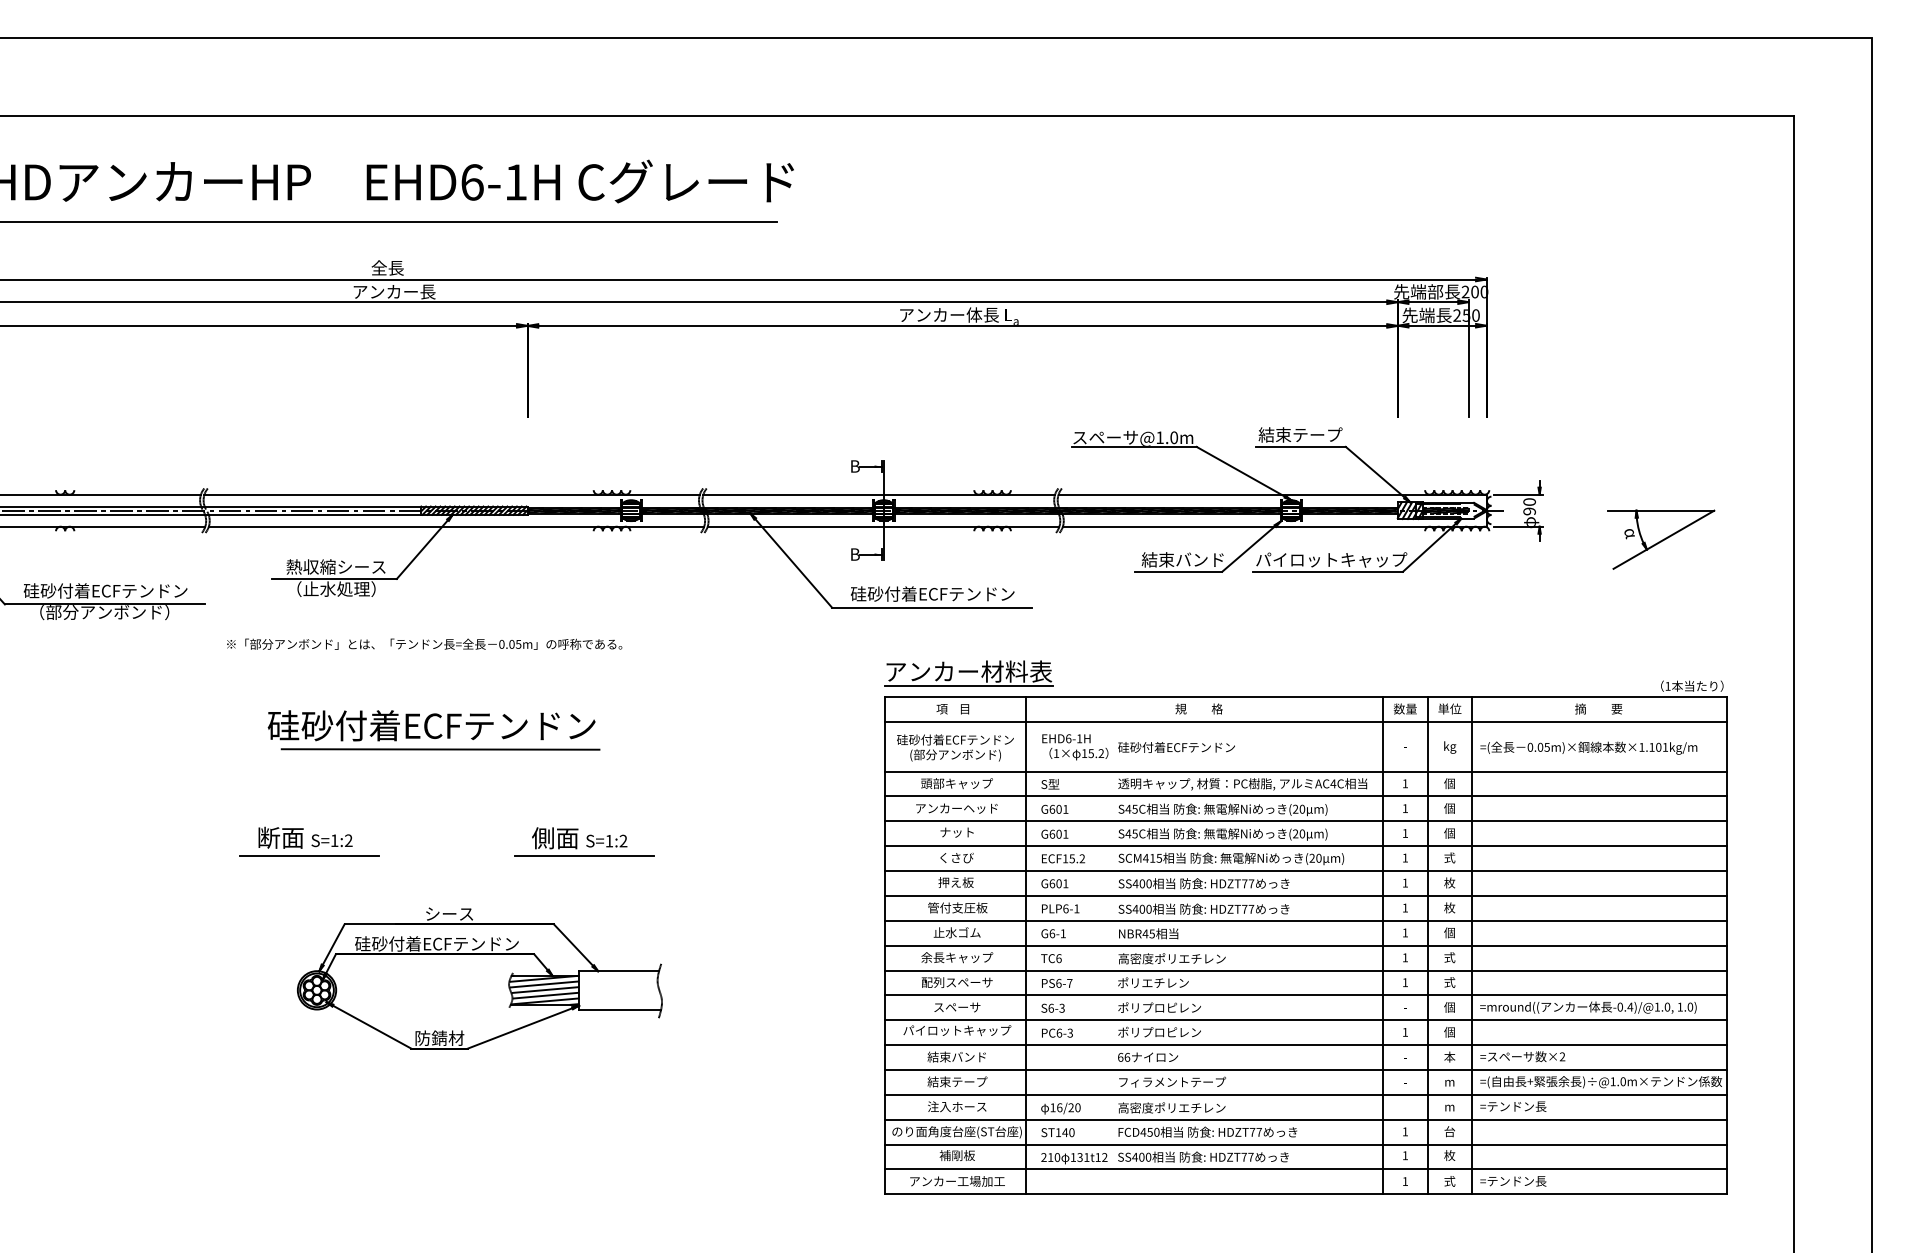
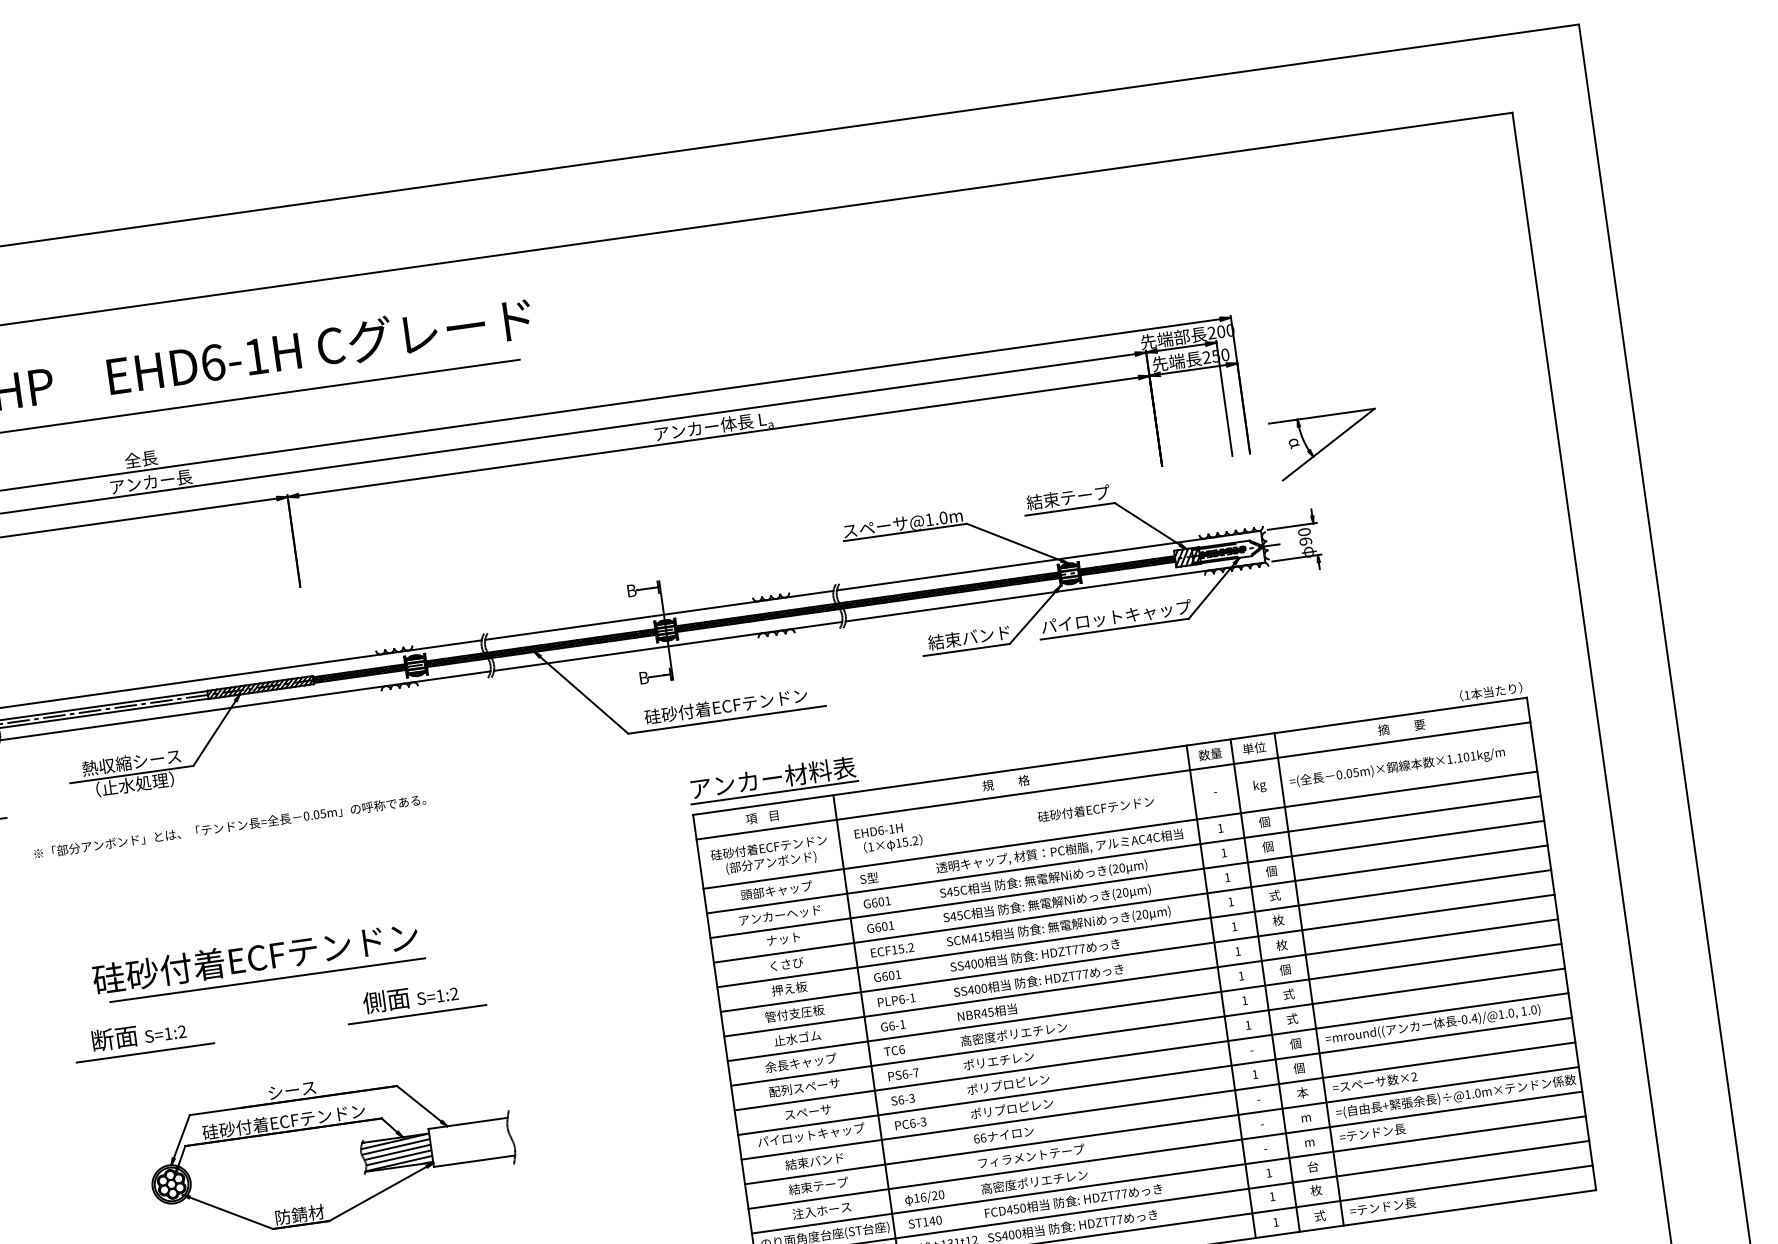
part: (1661, 539) -> (1326, 444), moved
part: (433, 730) -> (258, 962), moved
text: (1176, 747) -> (1095, 809), moved

